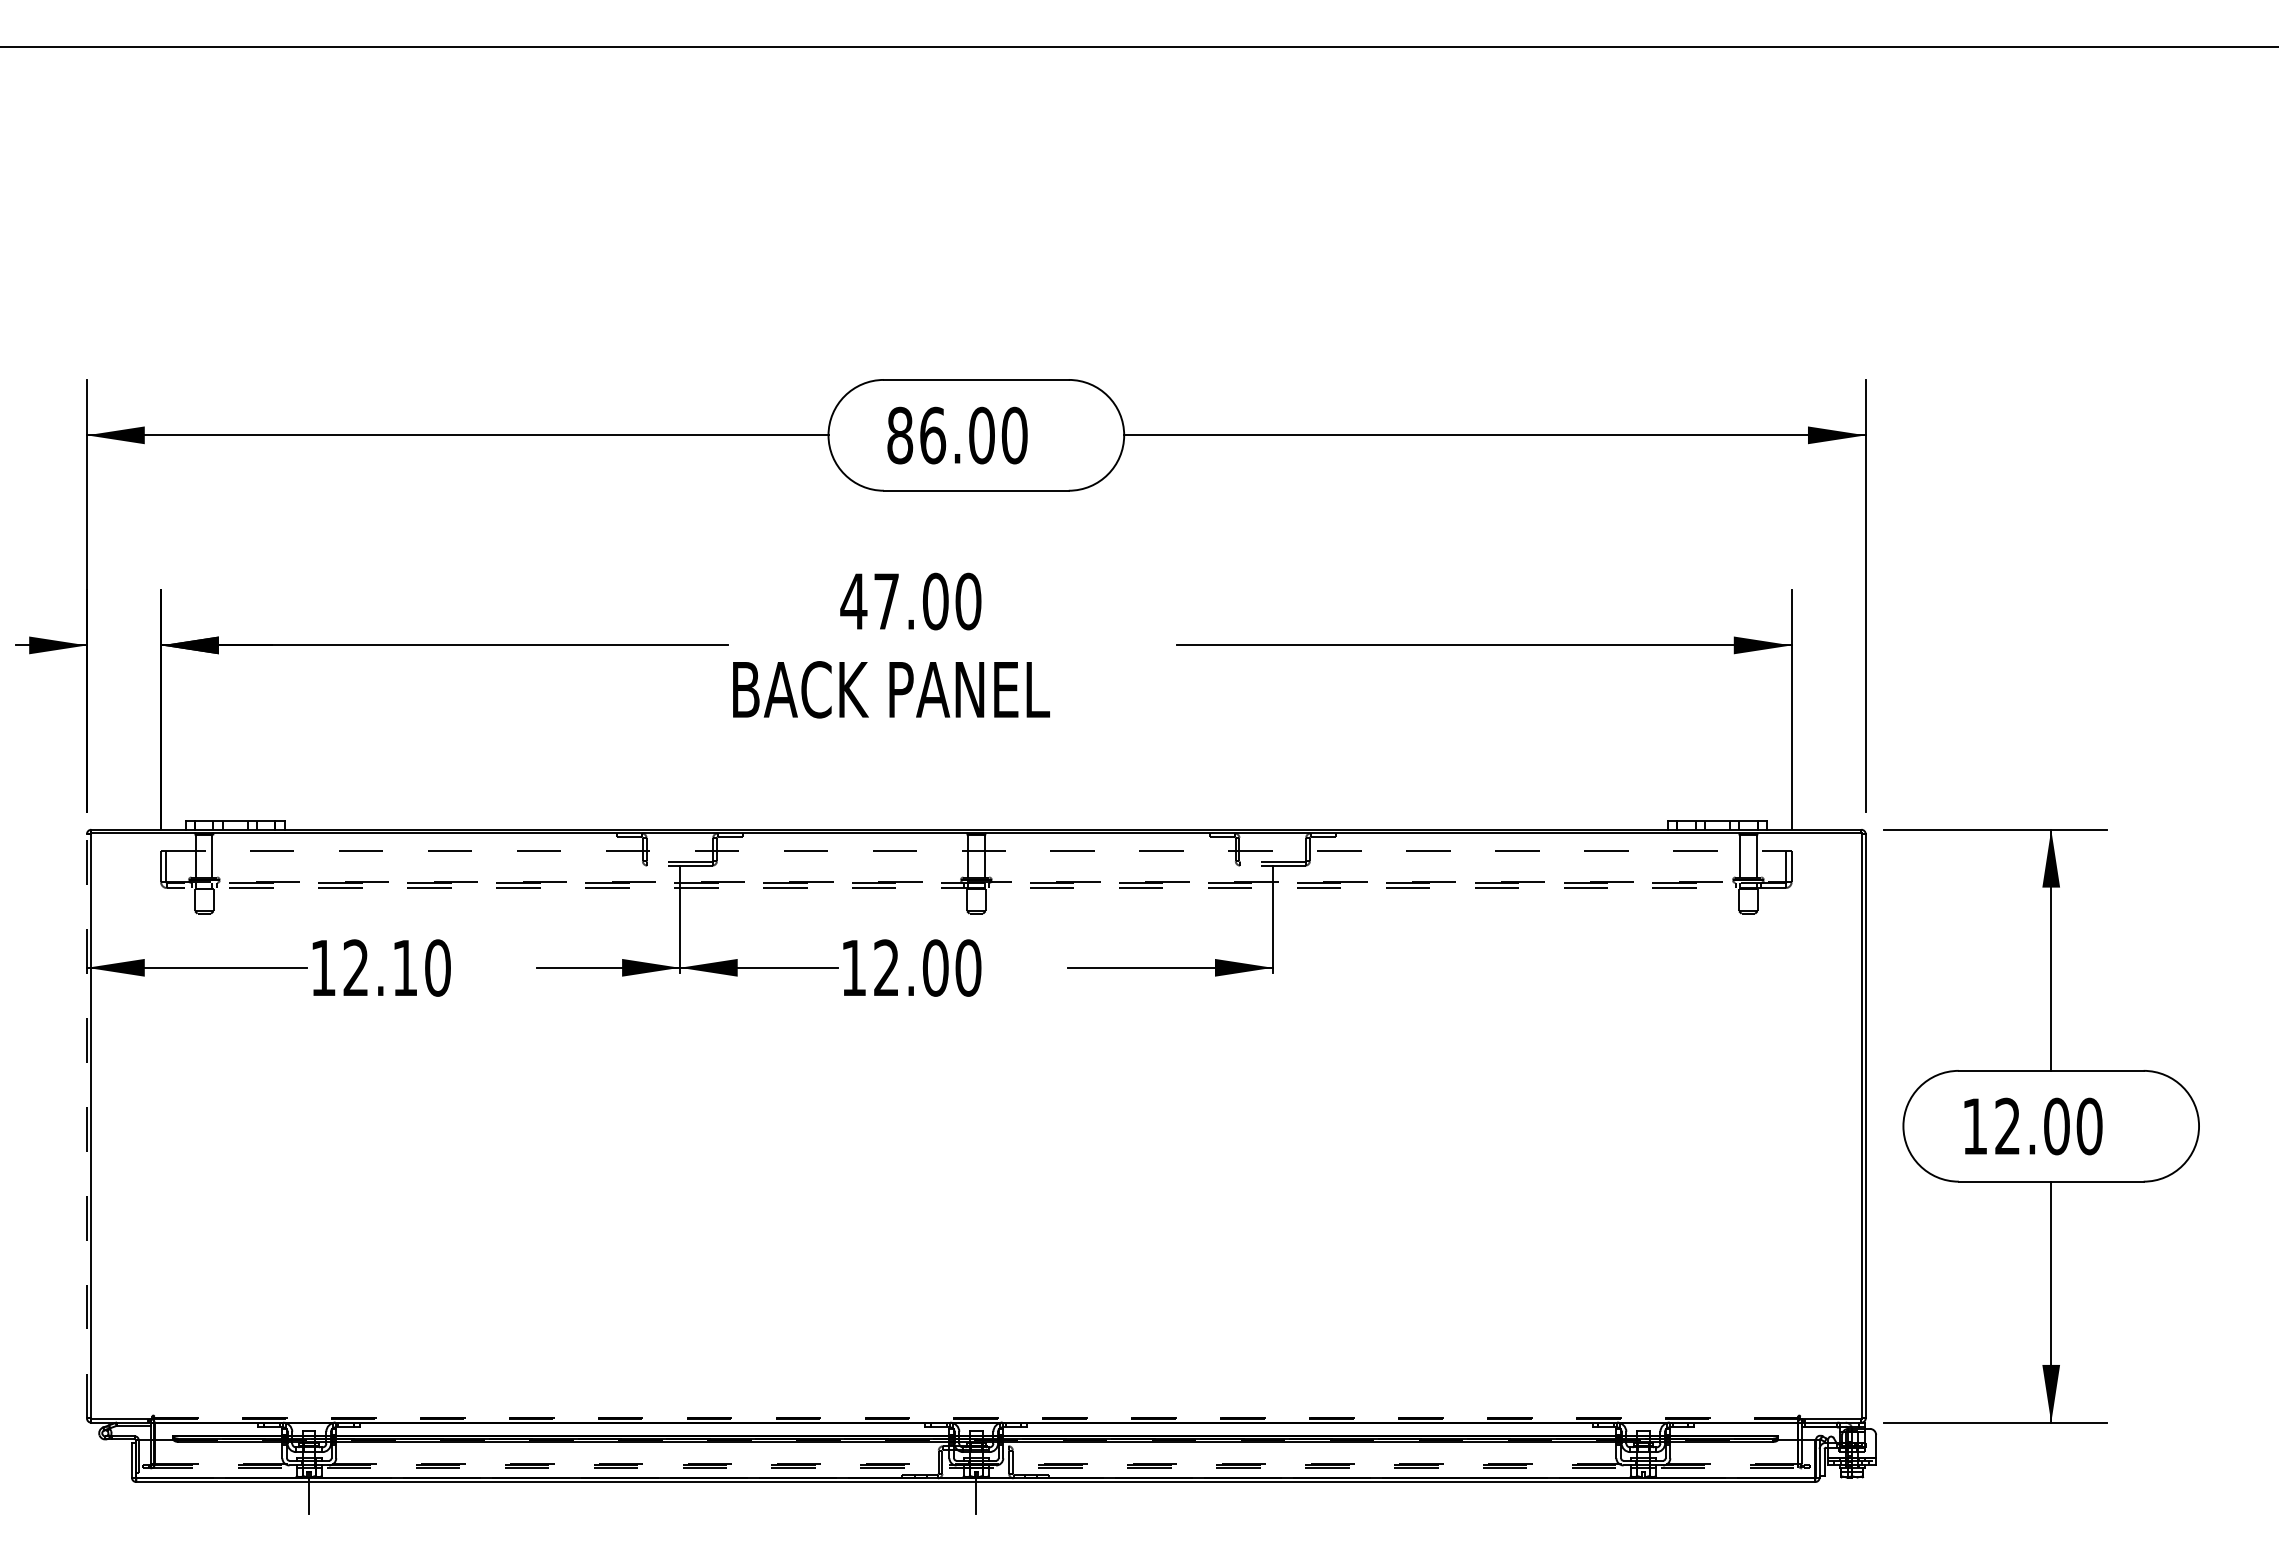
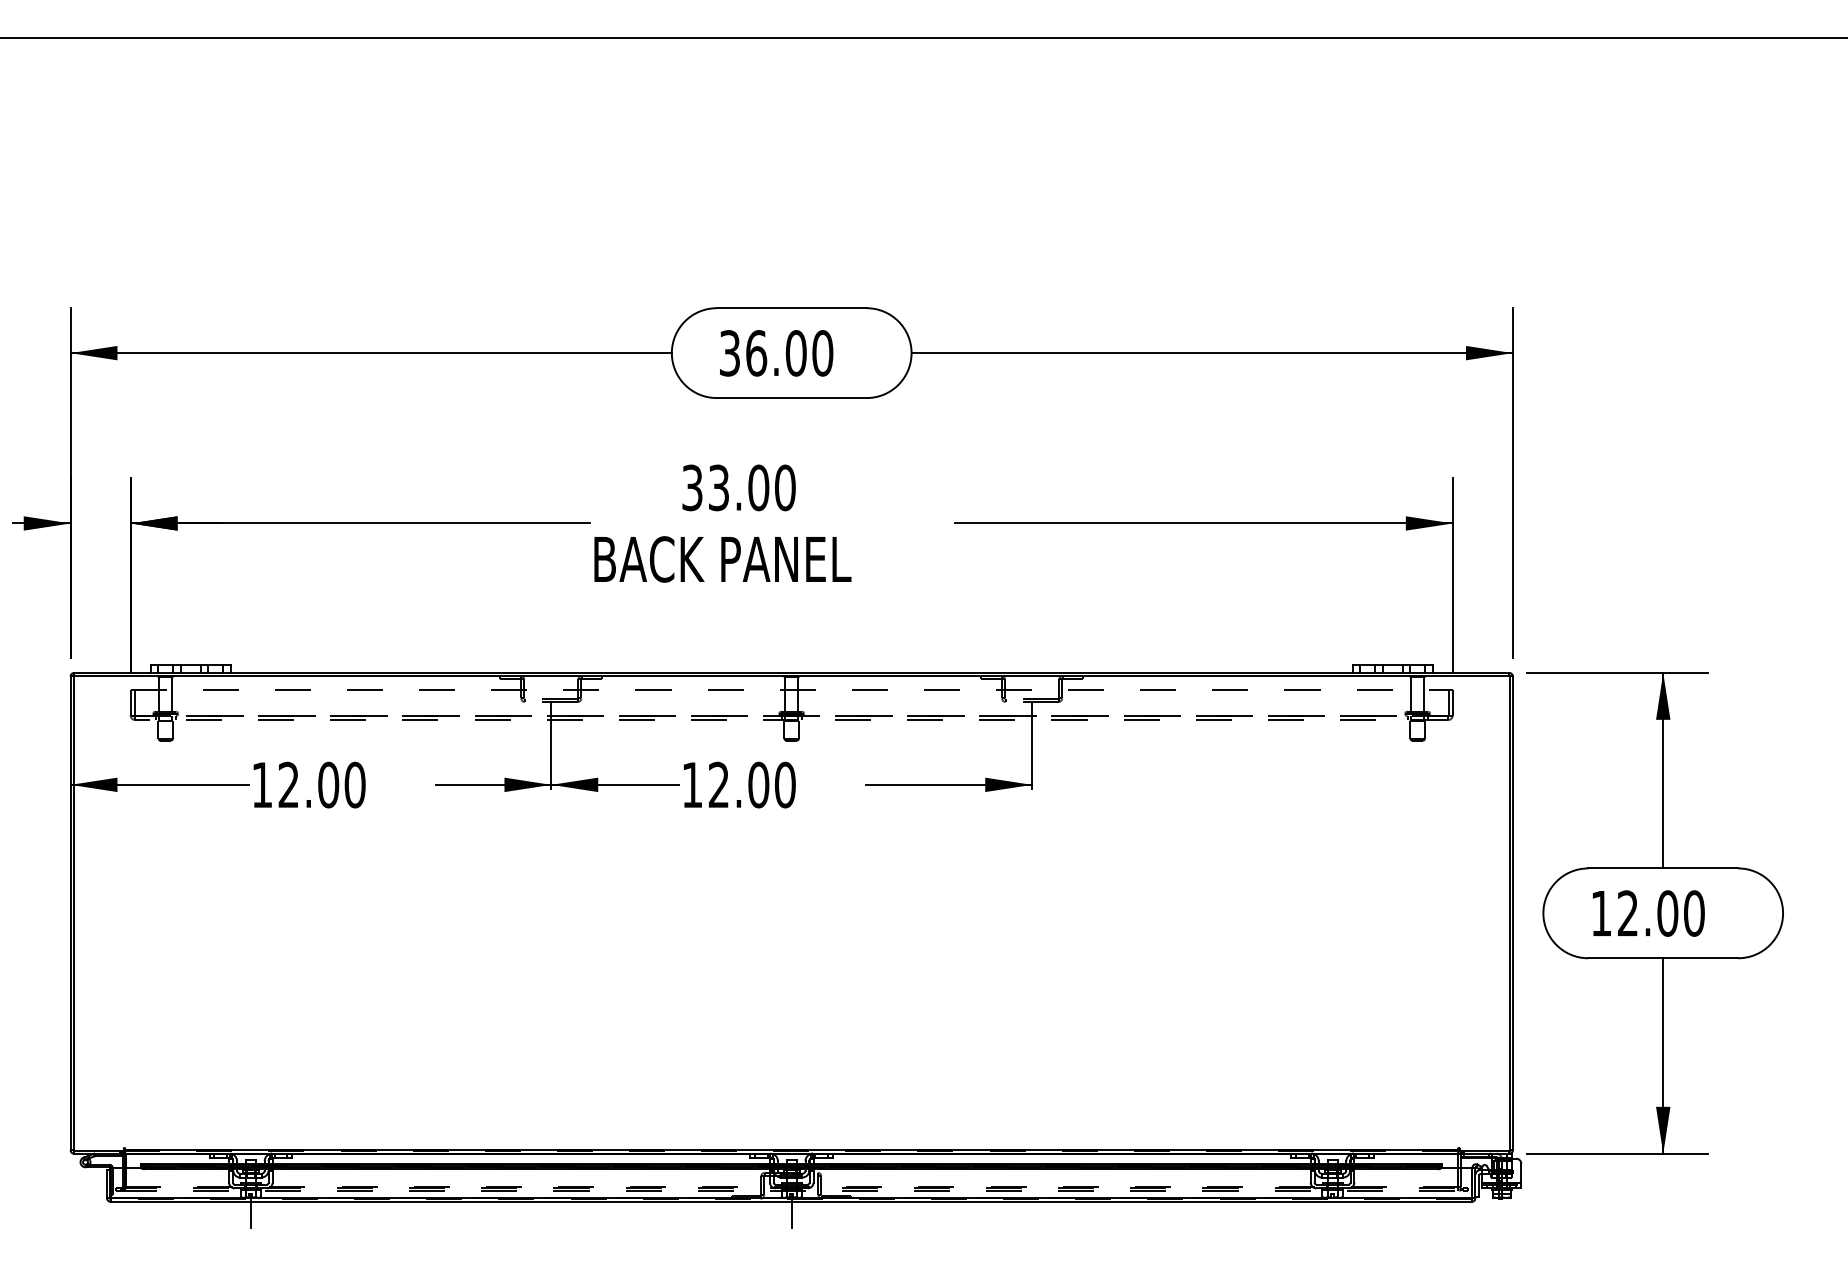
text: (900, 435) -> (730, 353), 86.00 -> 36.00
text: (869, 601) -> (705, 487), 47.00 -> 33.00
text: (405, 967) -> (328, 784), 12.10 -> 12.00
line: (86, 1125) -> (70, 912), dashed -> solid
line: (976, 1418) -> (791, 1150), dashed -> solid

